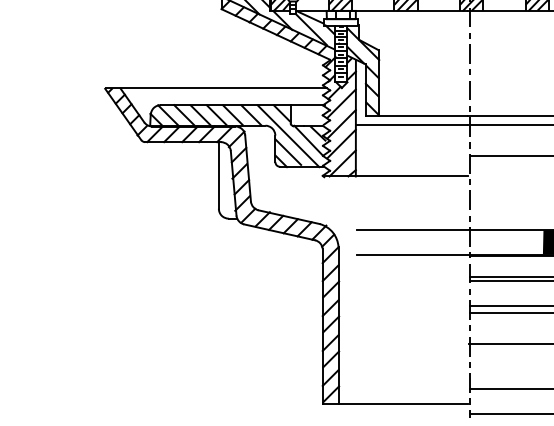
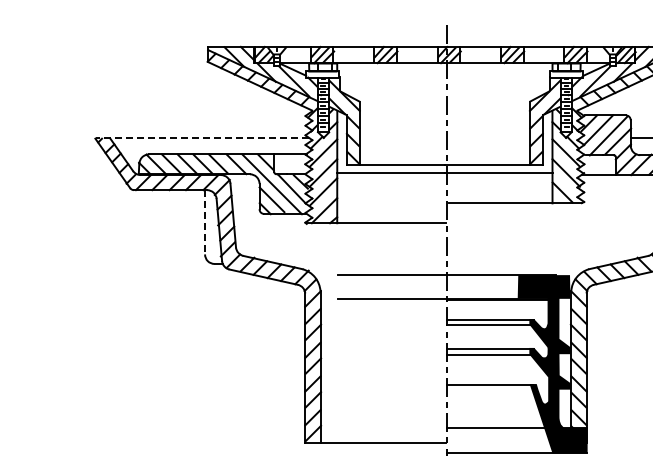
line: (216, 88) -> (202, 138), solid -> dashed
line: (219, 175) -> (205, 222), solid -> dashed

